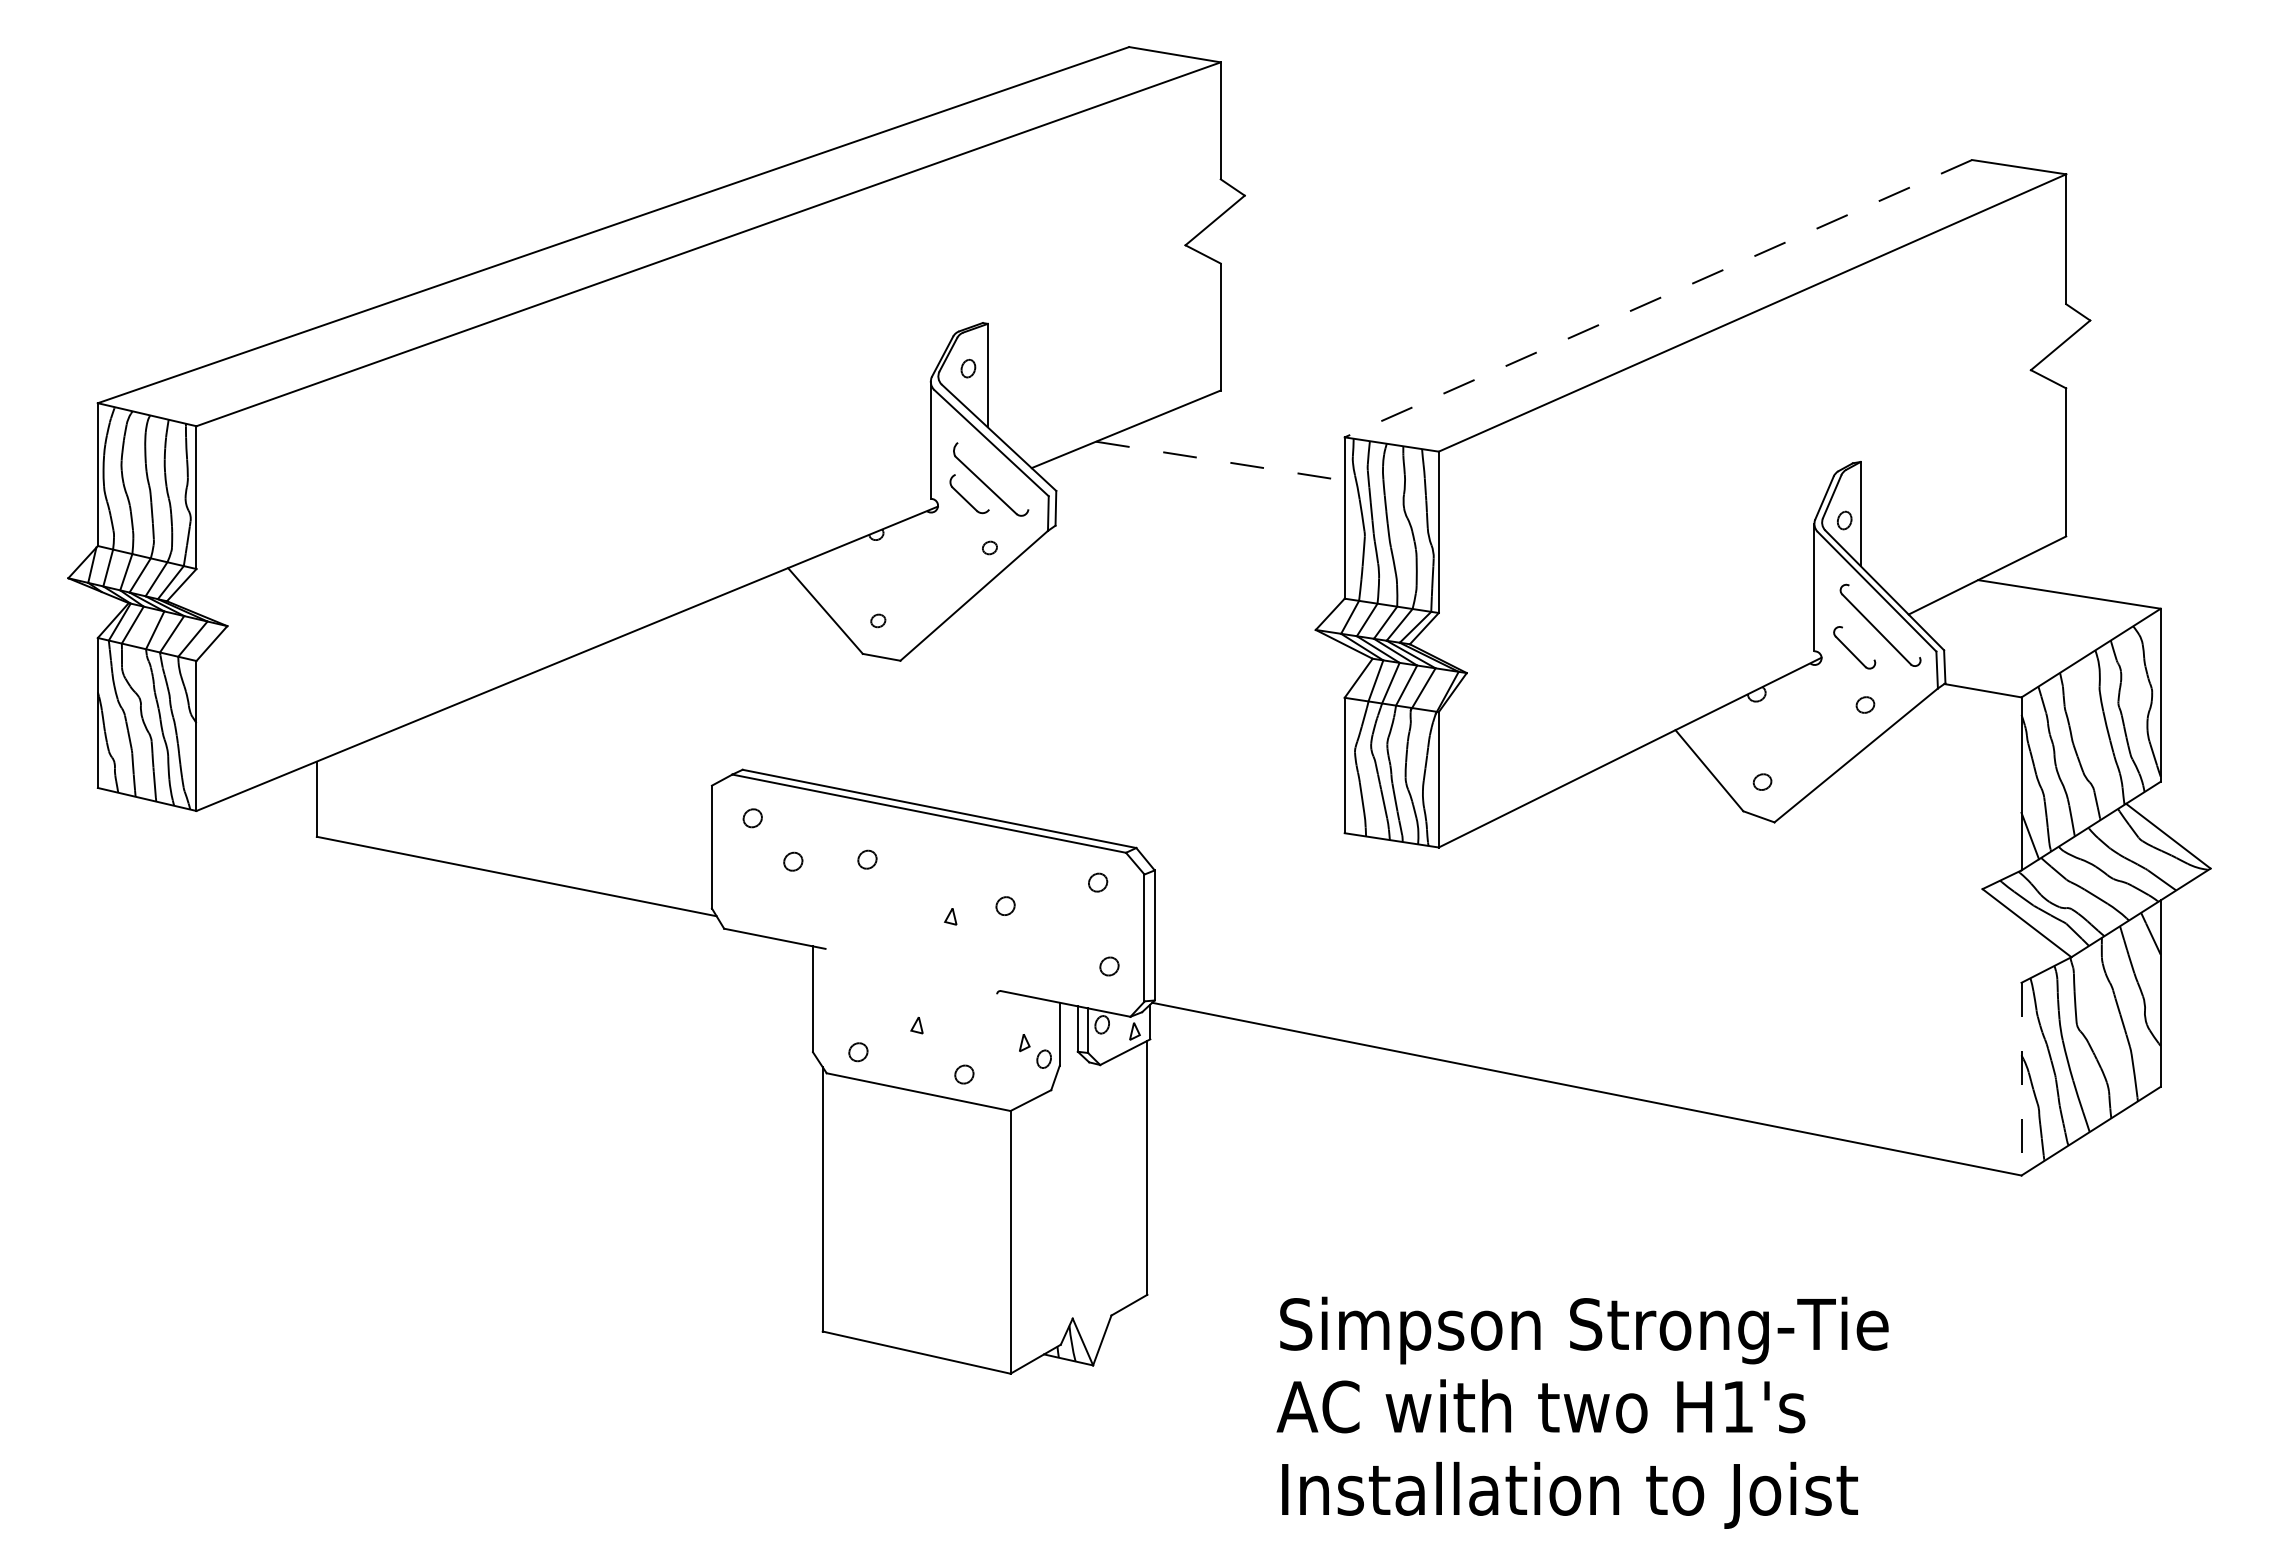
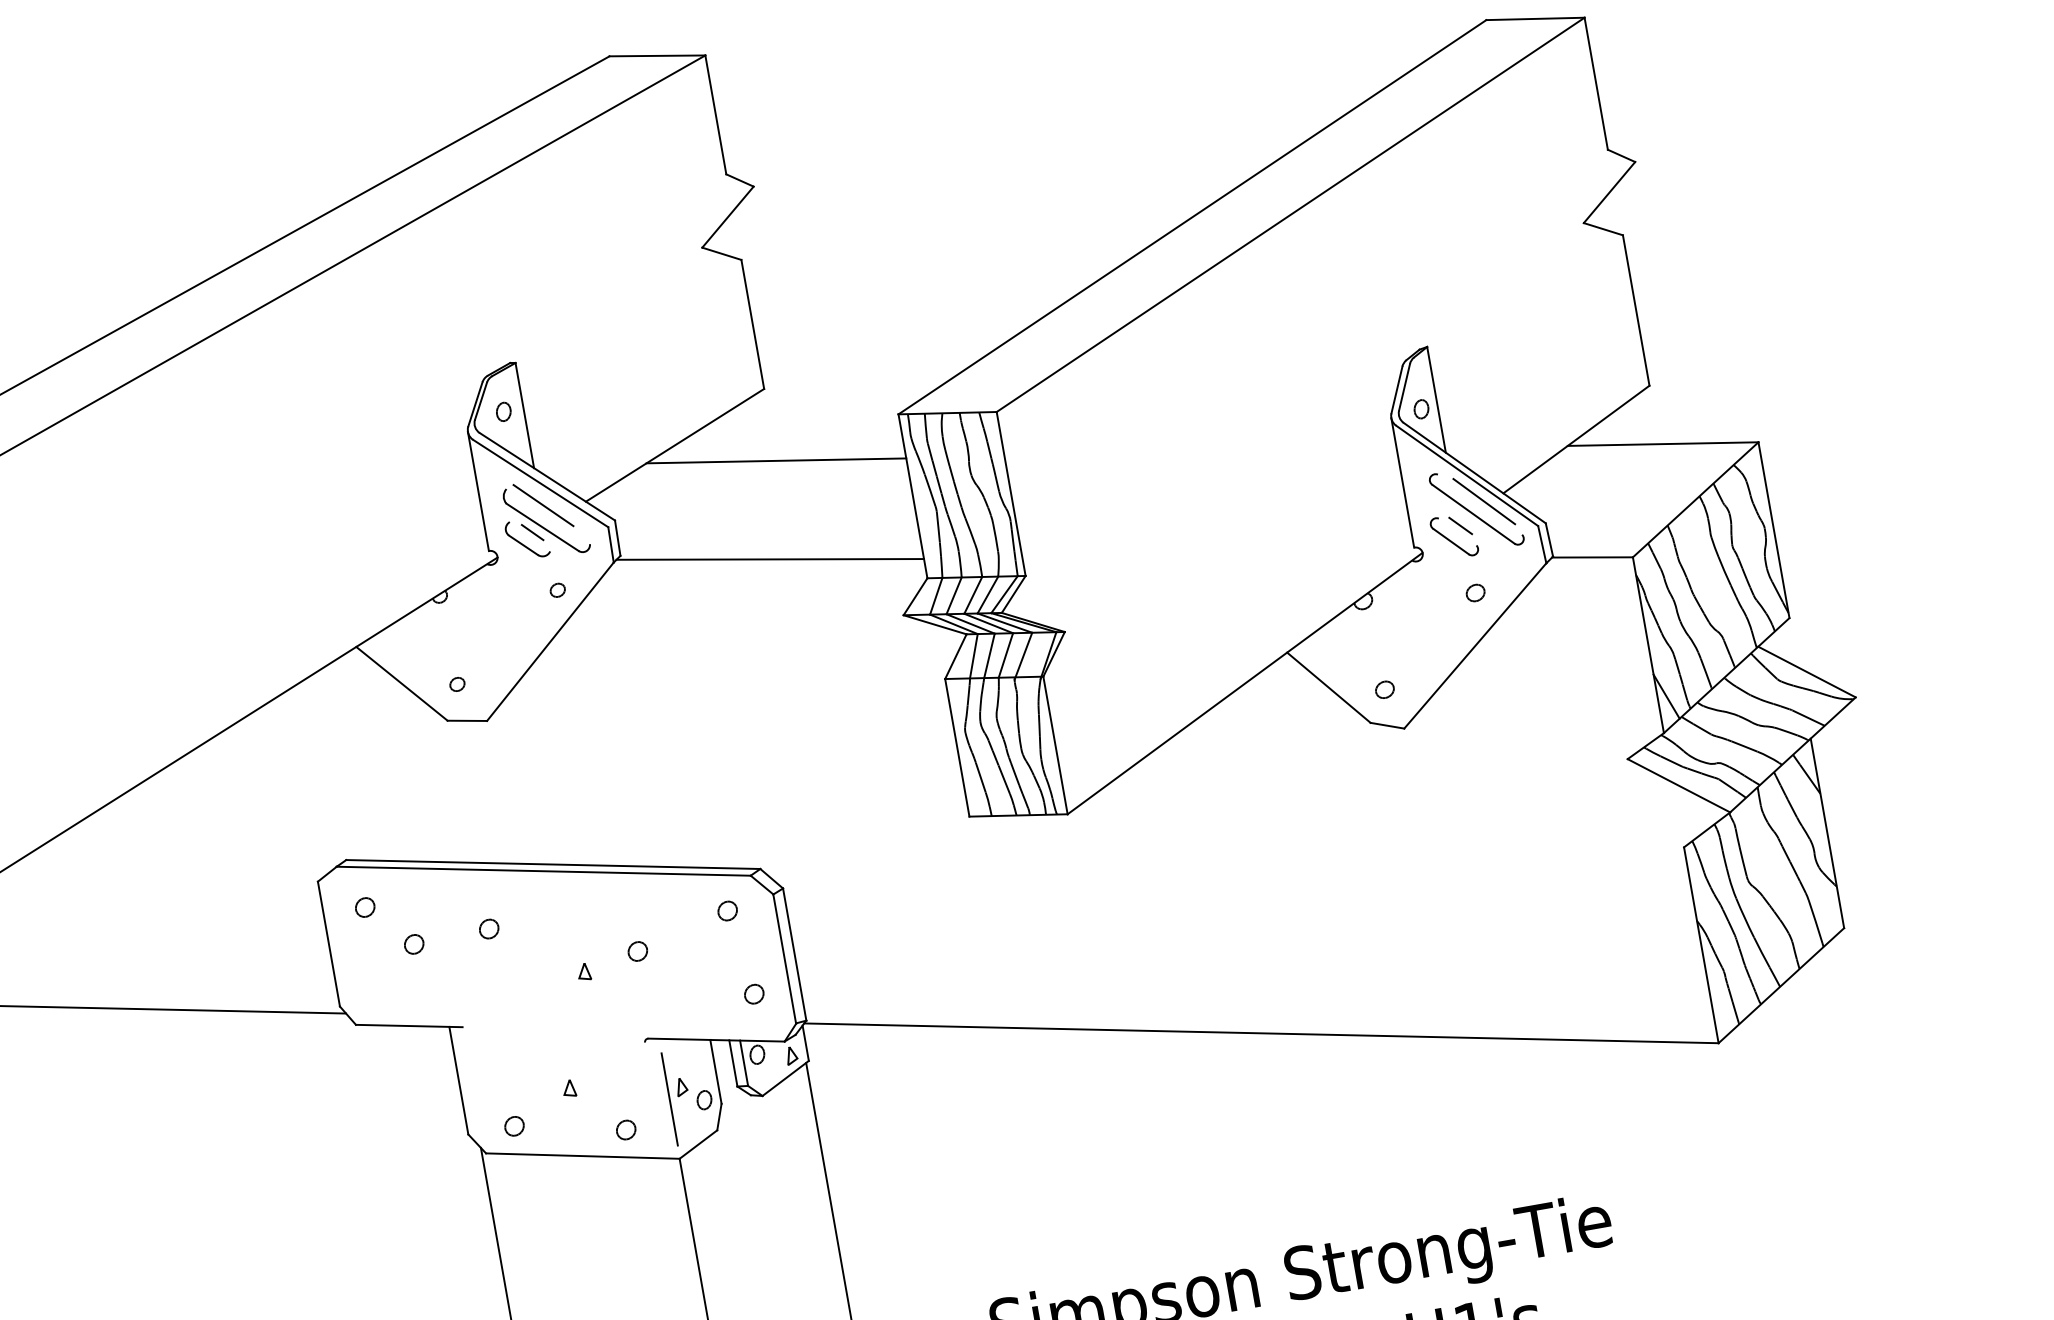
line: (1658, 298) -> (1192, 217), dashed -> solid
line: (1220, 461) -> (776, 461), dashed -> solid
line: (990, 464) -> (543, 505), added
line: (975, 488) -> (532, 532), added
line: (1197, 553) -> (769, 558), added
line: (1888, 618) -> (1483, 500), added
line: (1861, 638) -> (1459, 526), added
line: (1011, 1052) -> (670, 1099), added
line: (2021, 1079) -> (1701, 945), dashed -> solid

